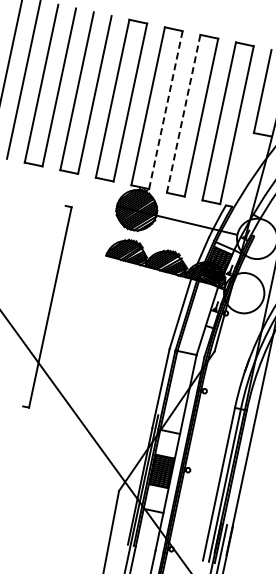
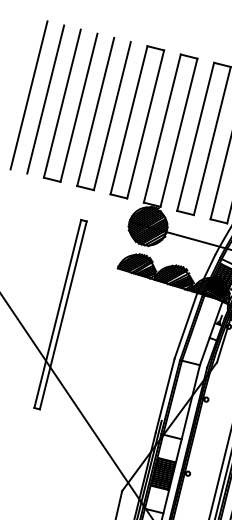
line: (165, 110) -> (178, 133), dashed -> solid
line: (183, 113) -> (195, 136), dashed -> solid
line: (44, 305) -> (57, 313), added

